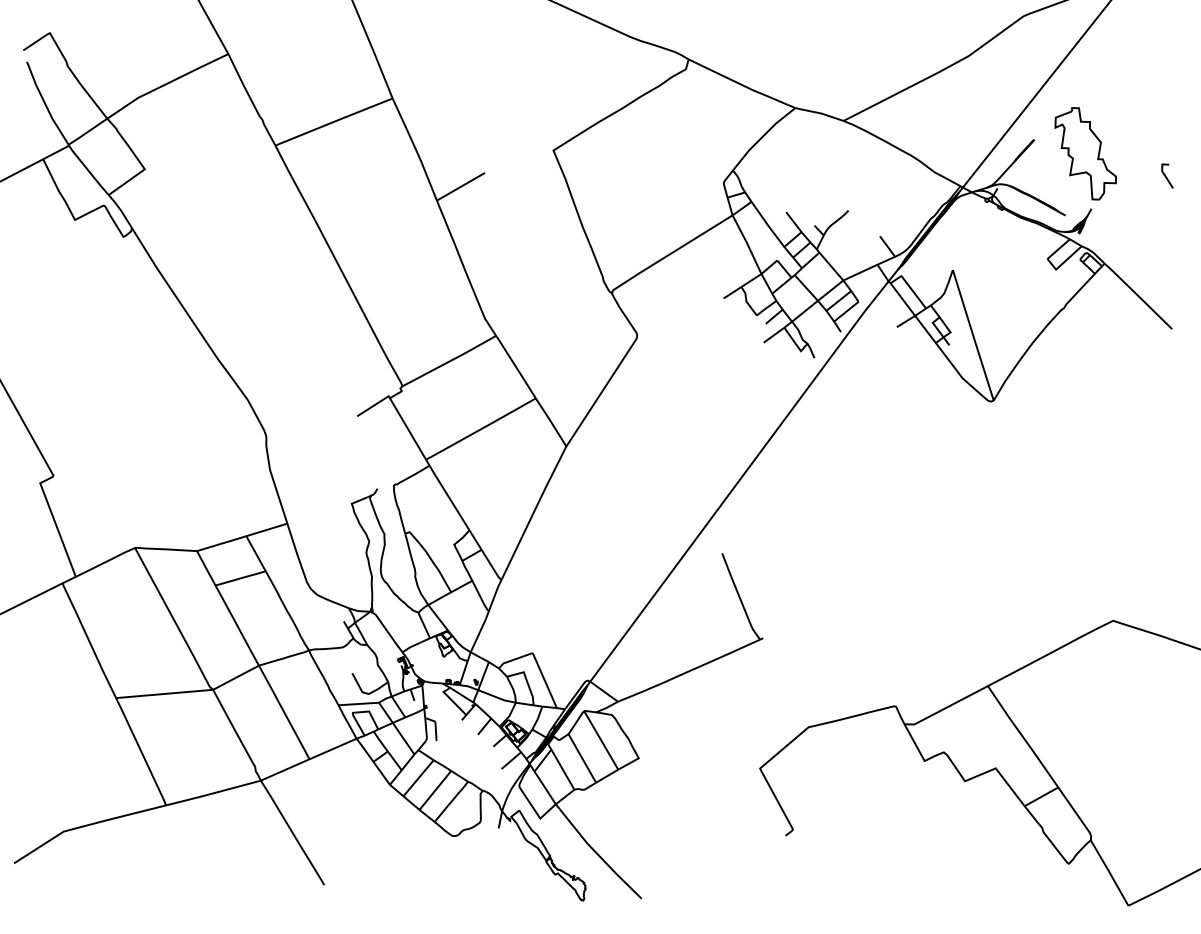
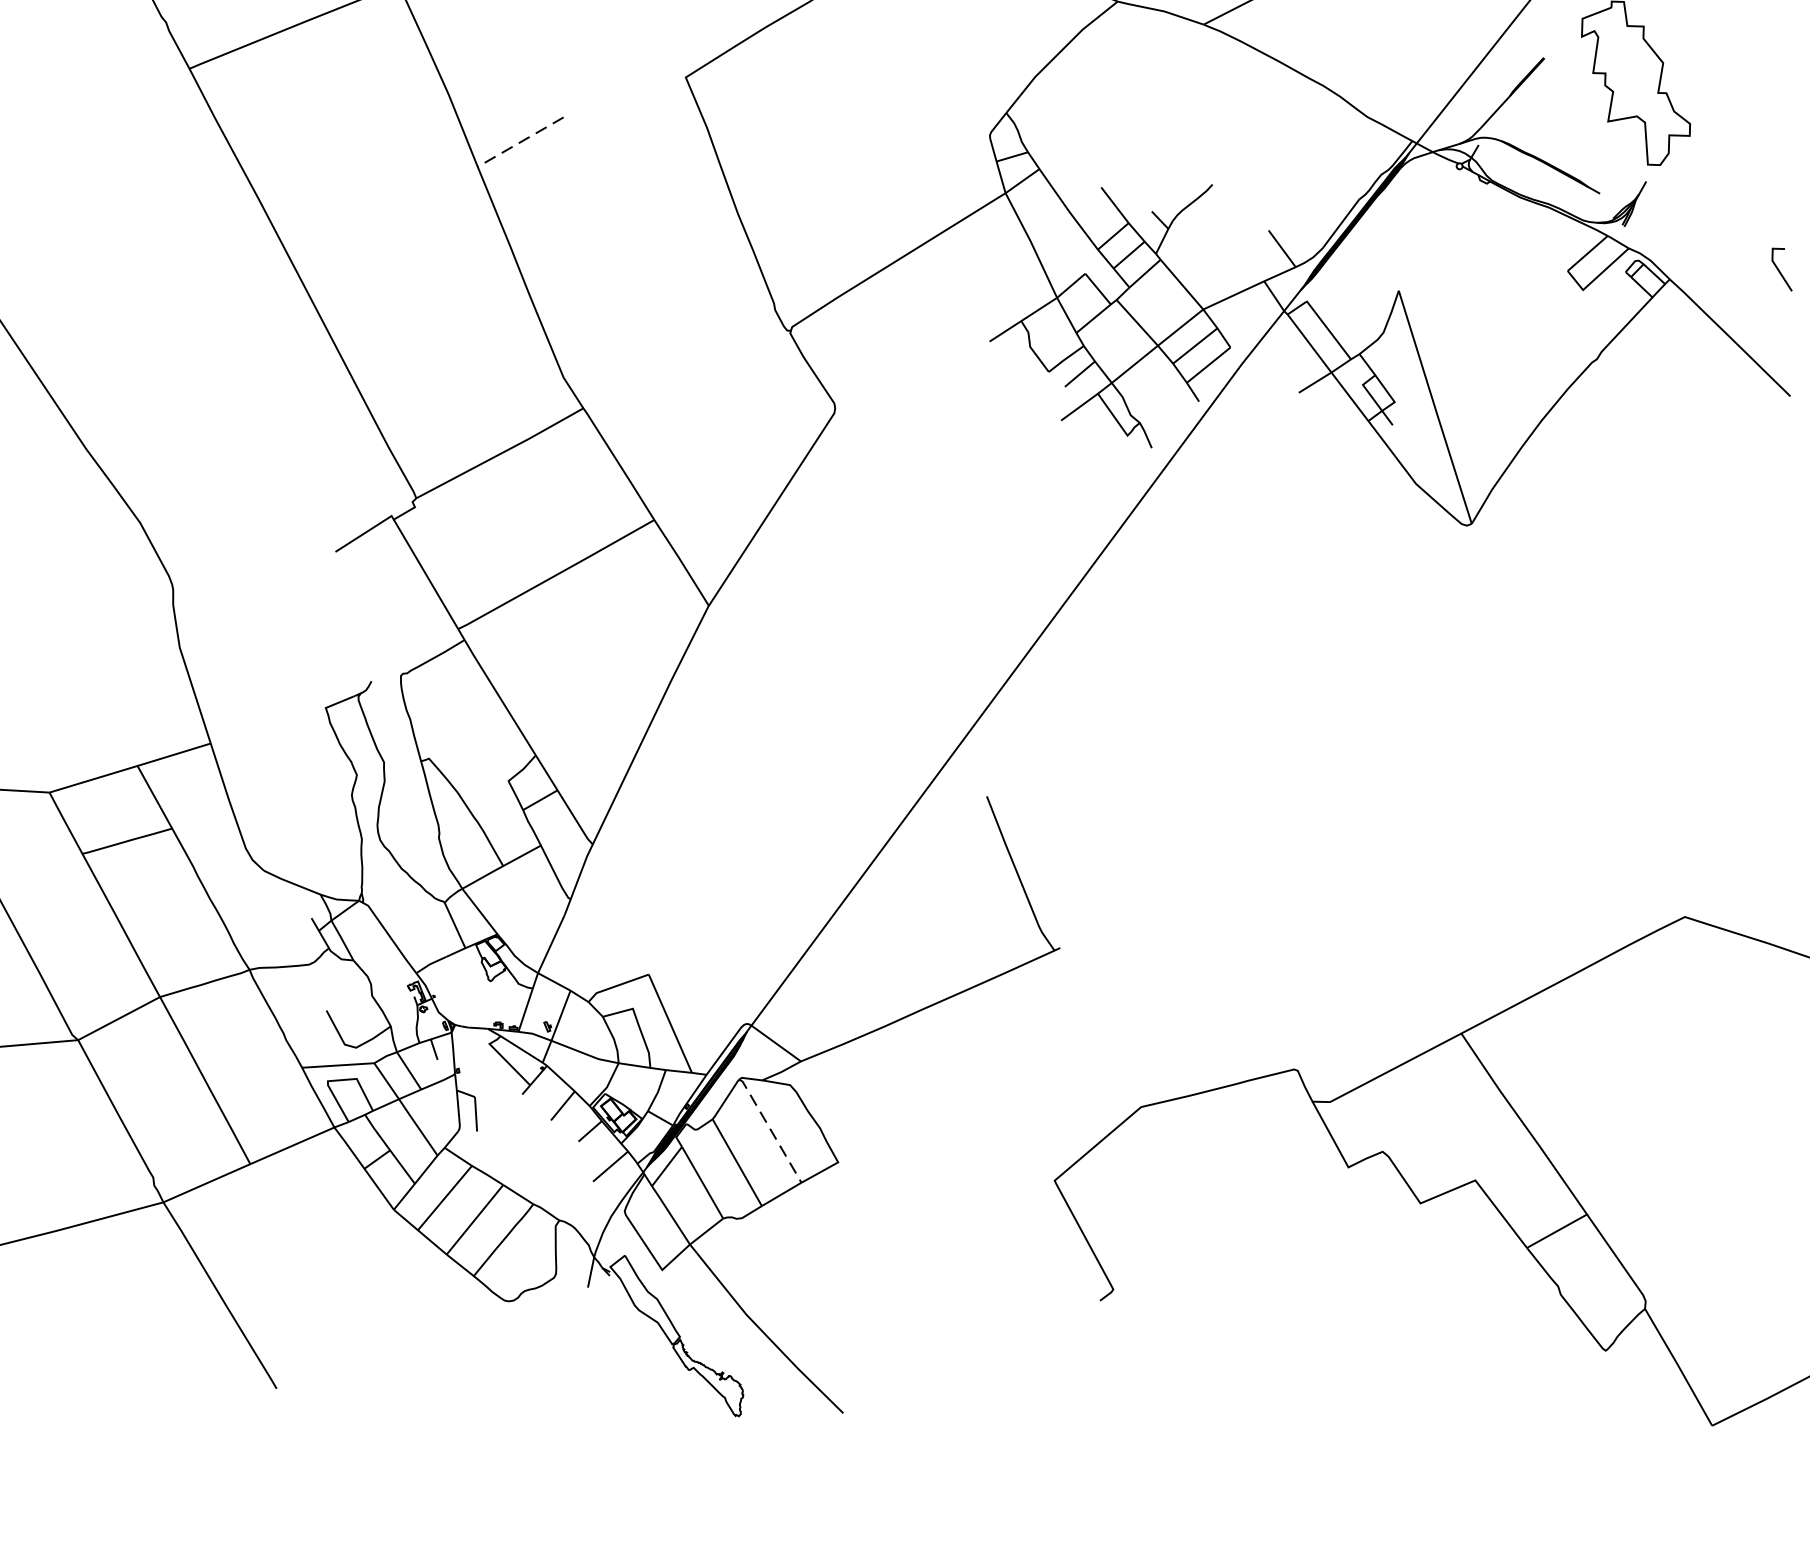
line: (1166, 176) -> (1780, 270), moved
line: (460, 186) -> (519, 141), solid -> dashed
line: (600, 739) -> (769, 1128), solid -> dashed

